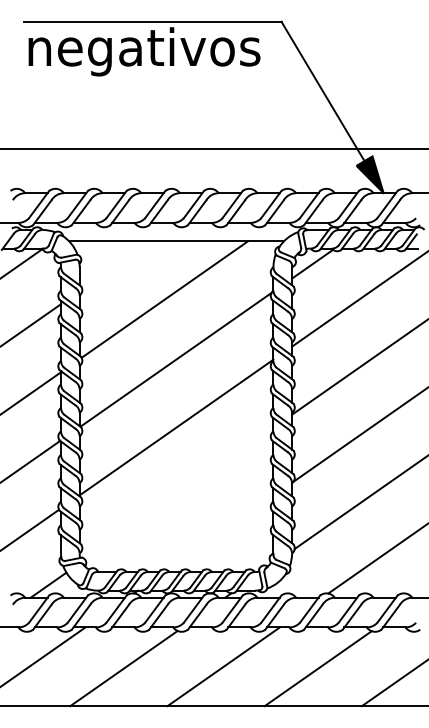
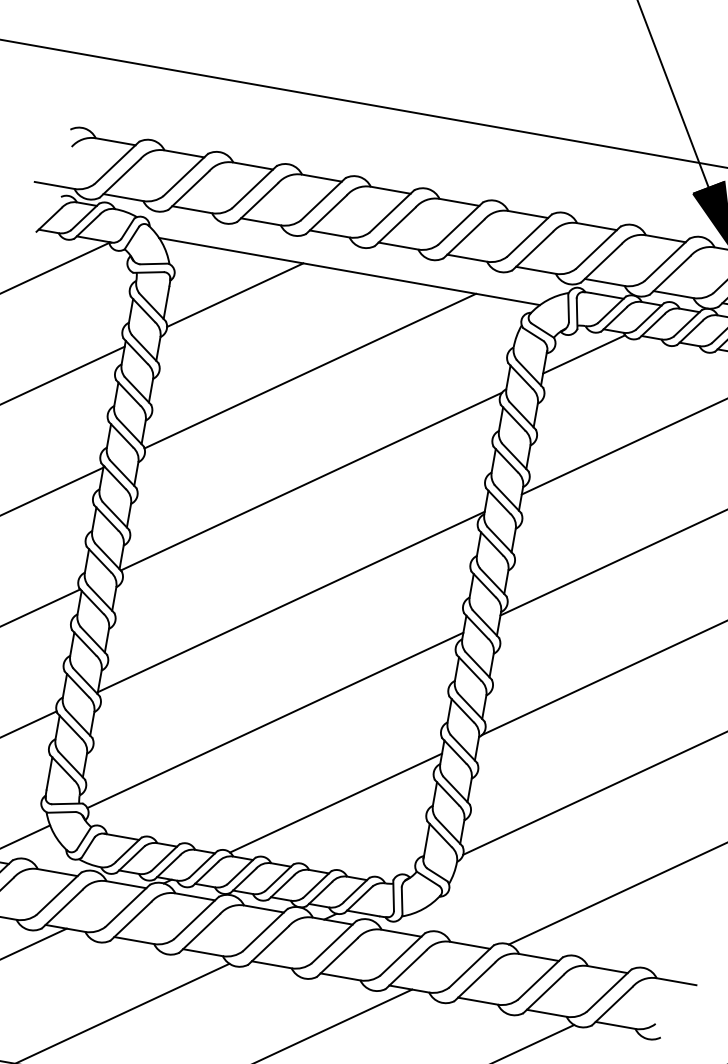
line: (116, 265) -> (235, 295), added
line: (179, 493) -> (275, 720), added
line: (220, 532) -> (336, 802), added

